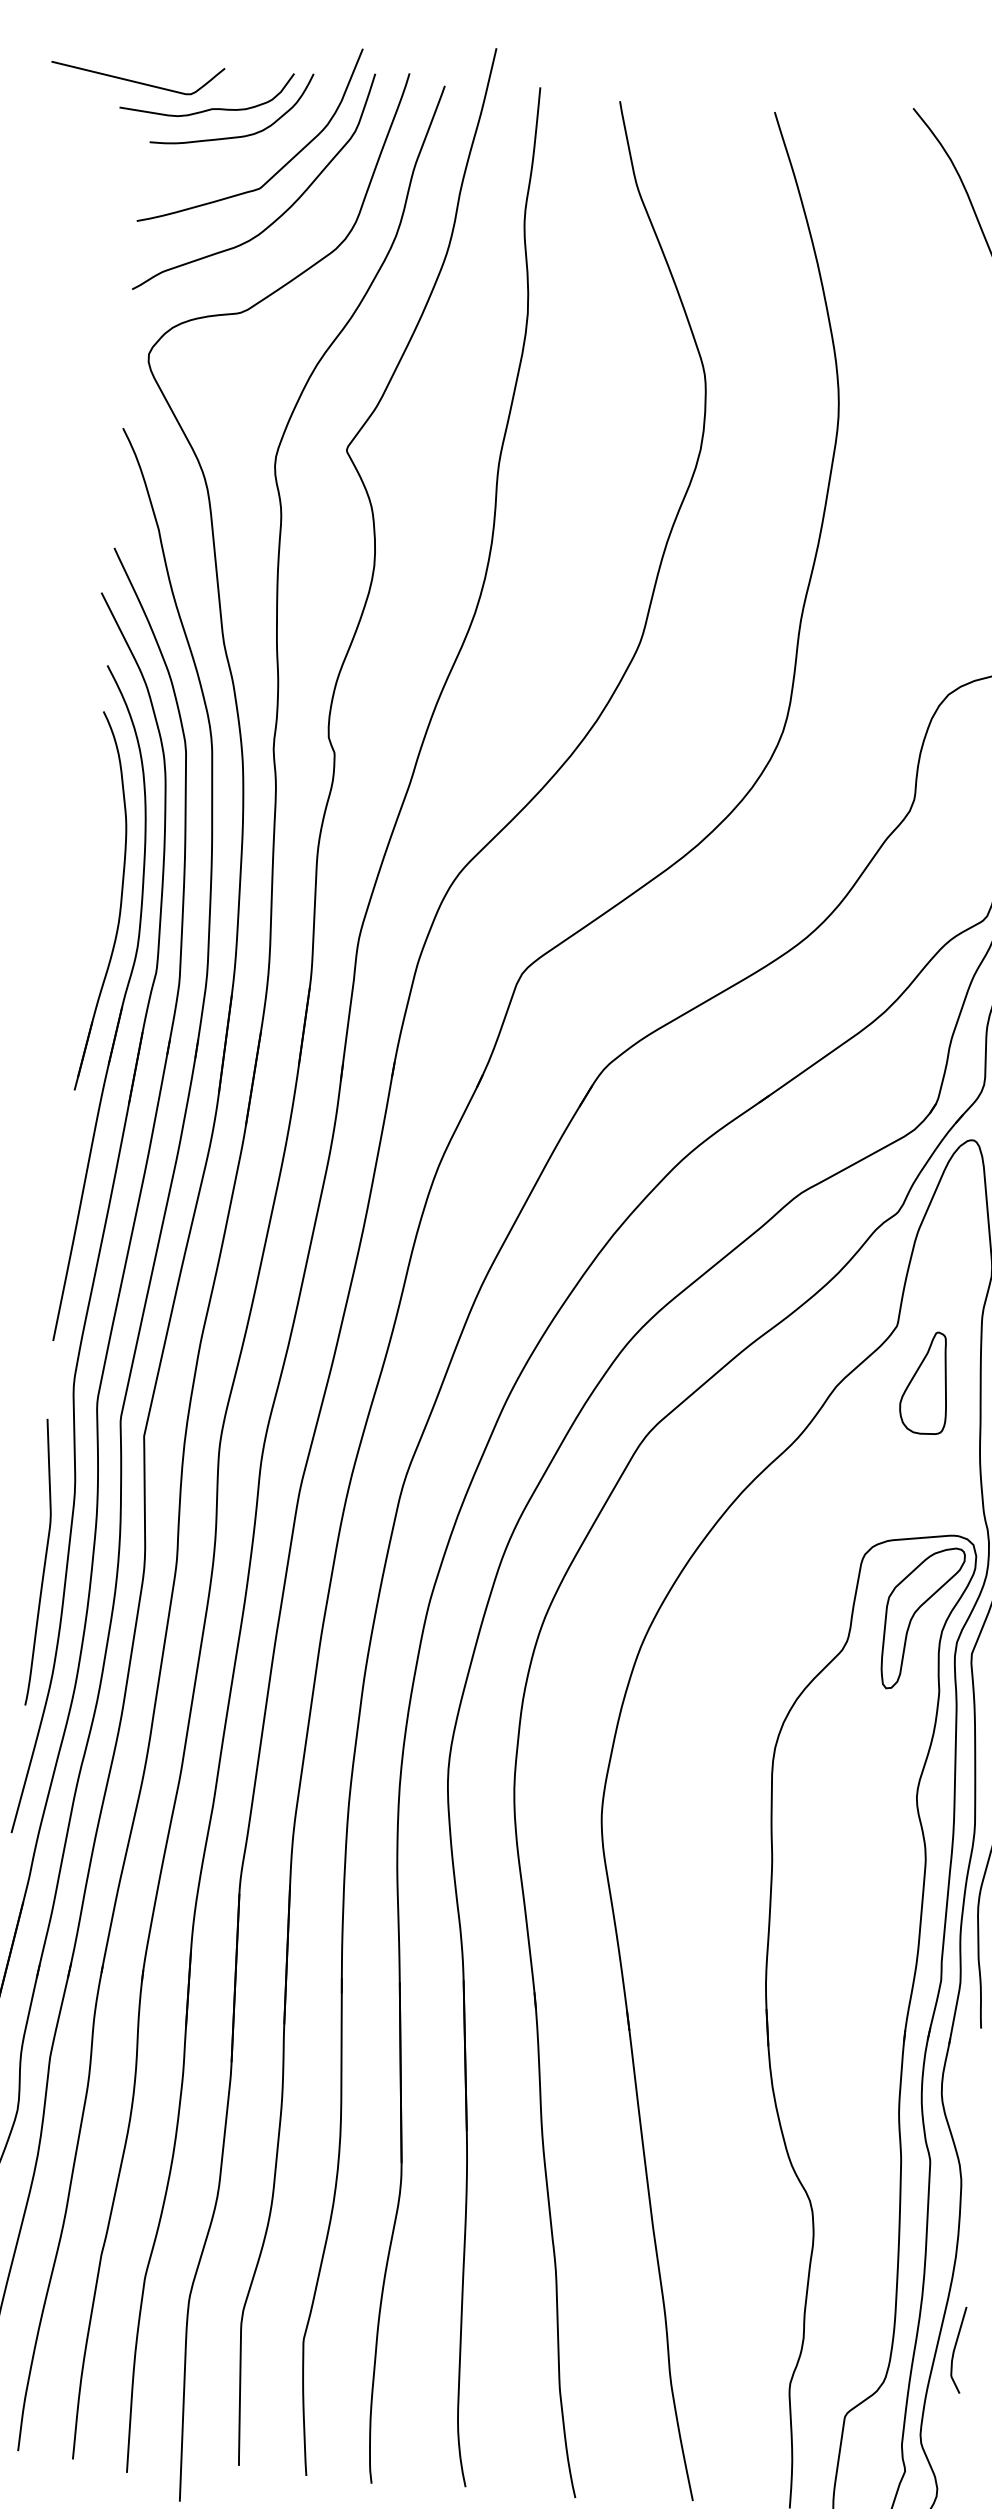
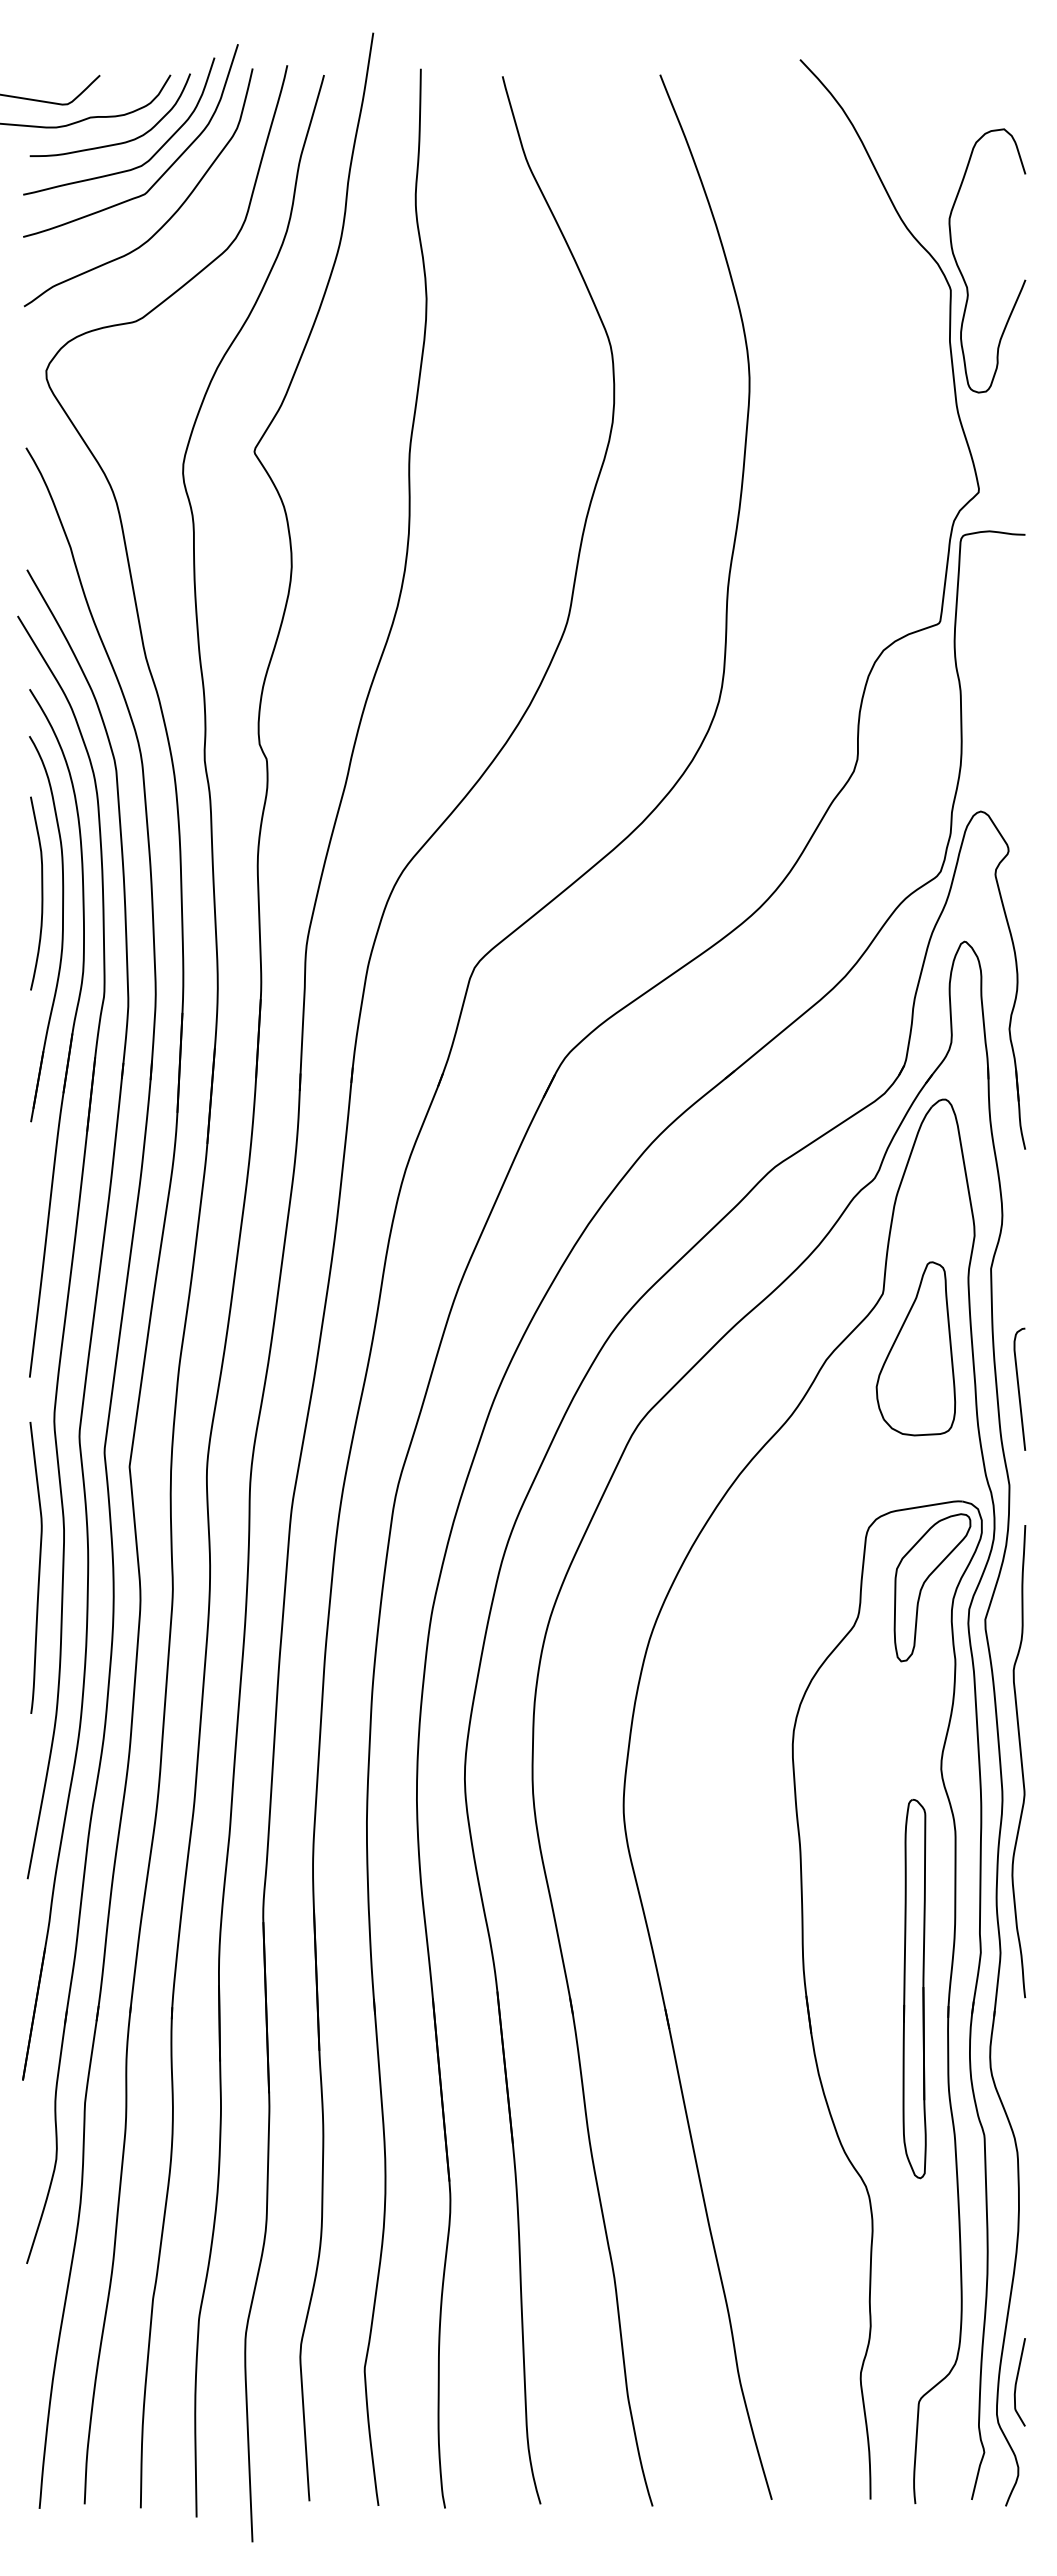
curve: (253, 160) -> (136, 166), added
curve: (102, 866) -> (41, 893), added
part: (924, 1382) -> (915, 1348), size x1.67
curve: (43, 1562) -> (38, 1567), moved
part: (873, 2011) -> (914, 1989), added
curve: (955, 2349) -> (1017, 2382), moved

